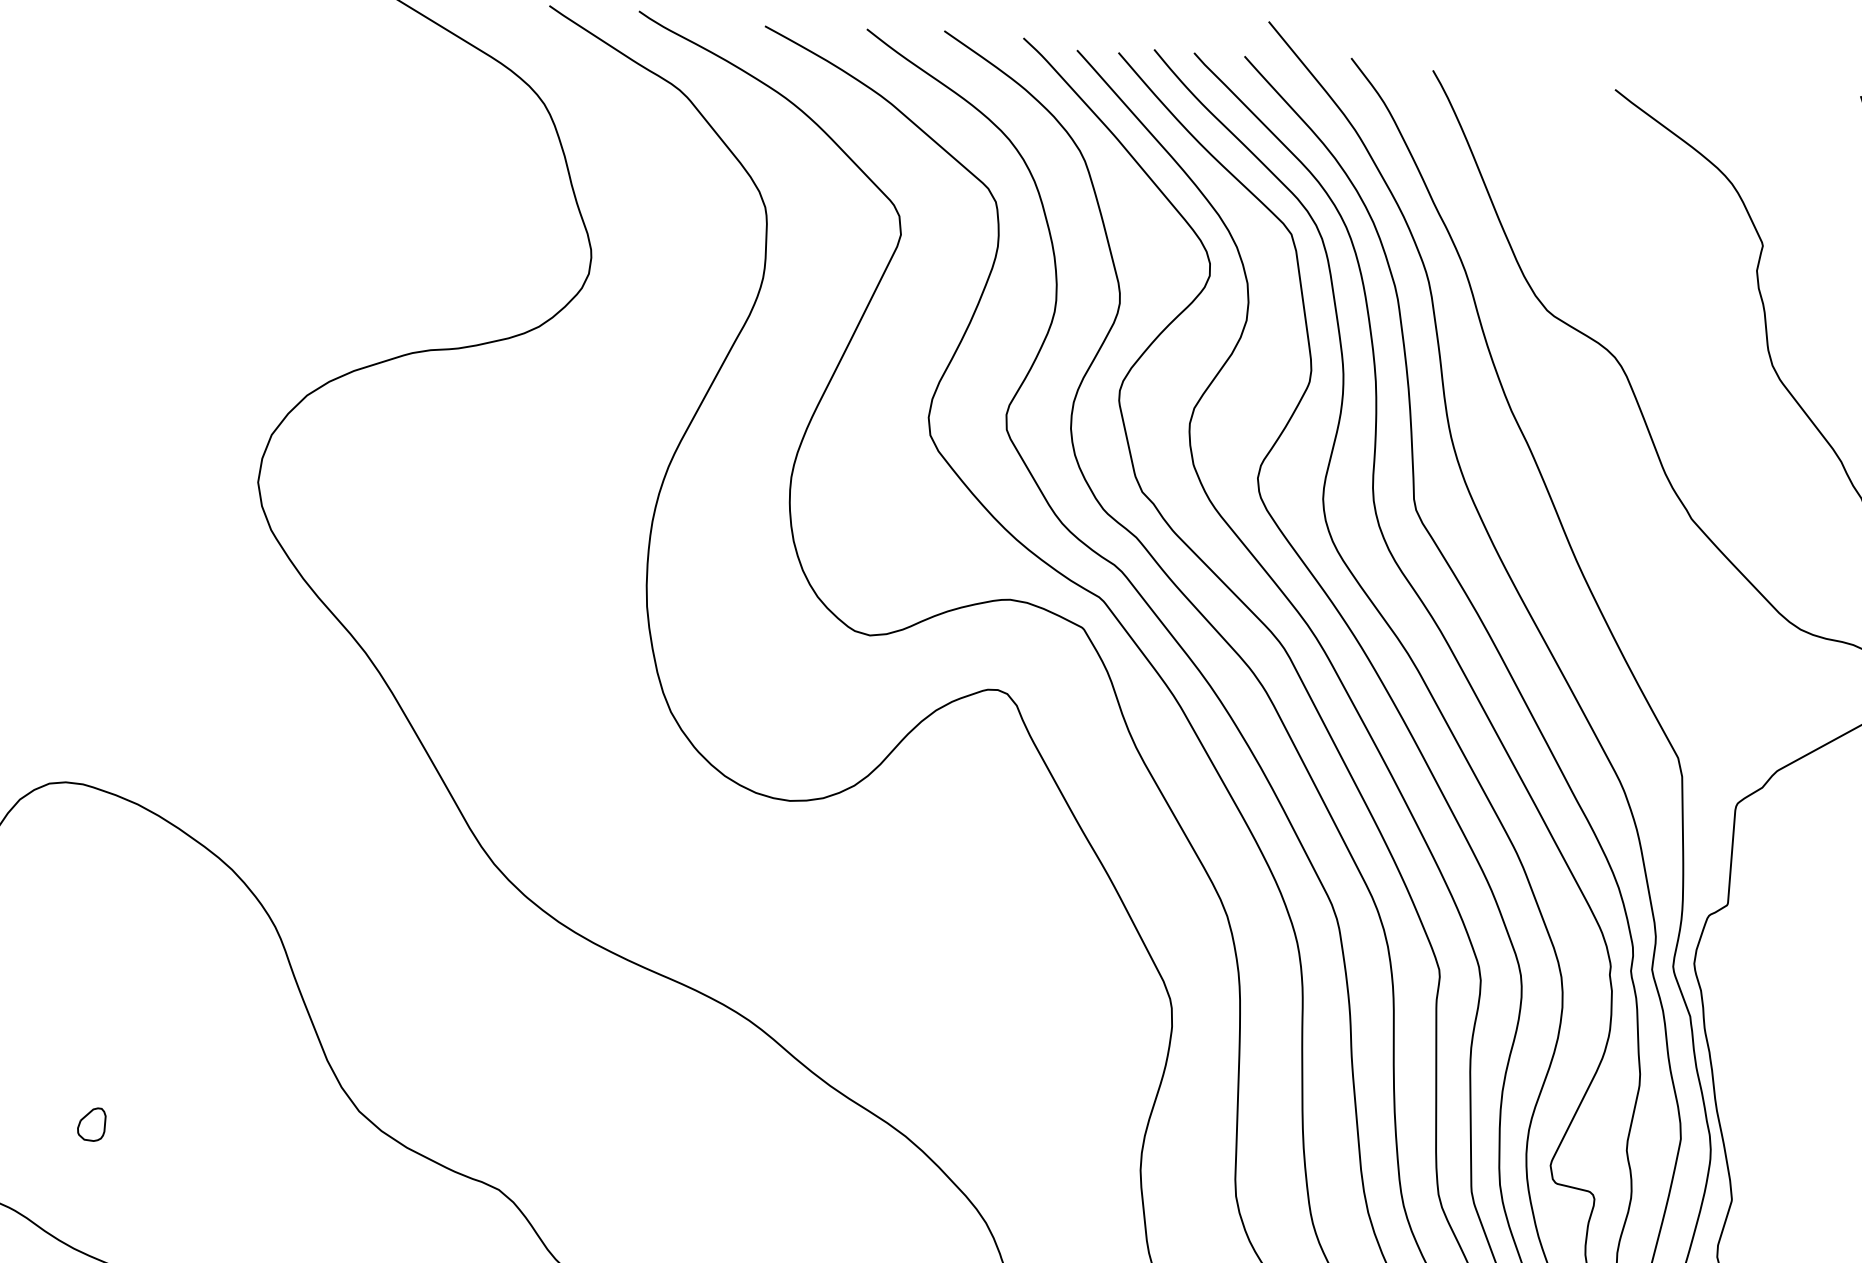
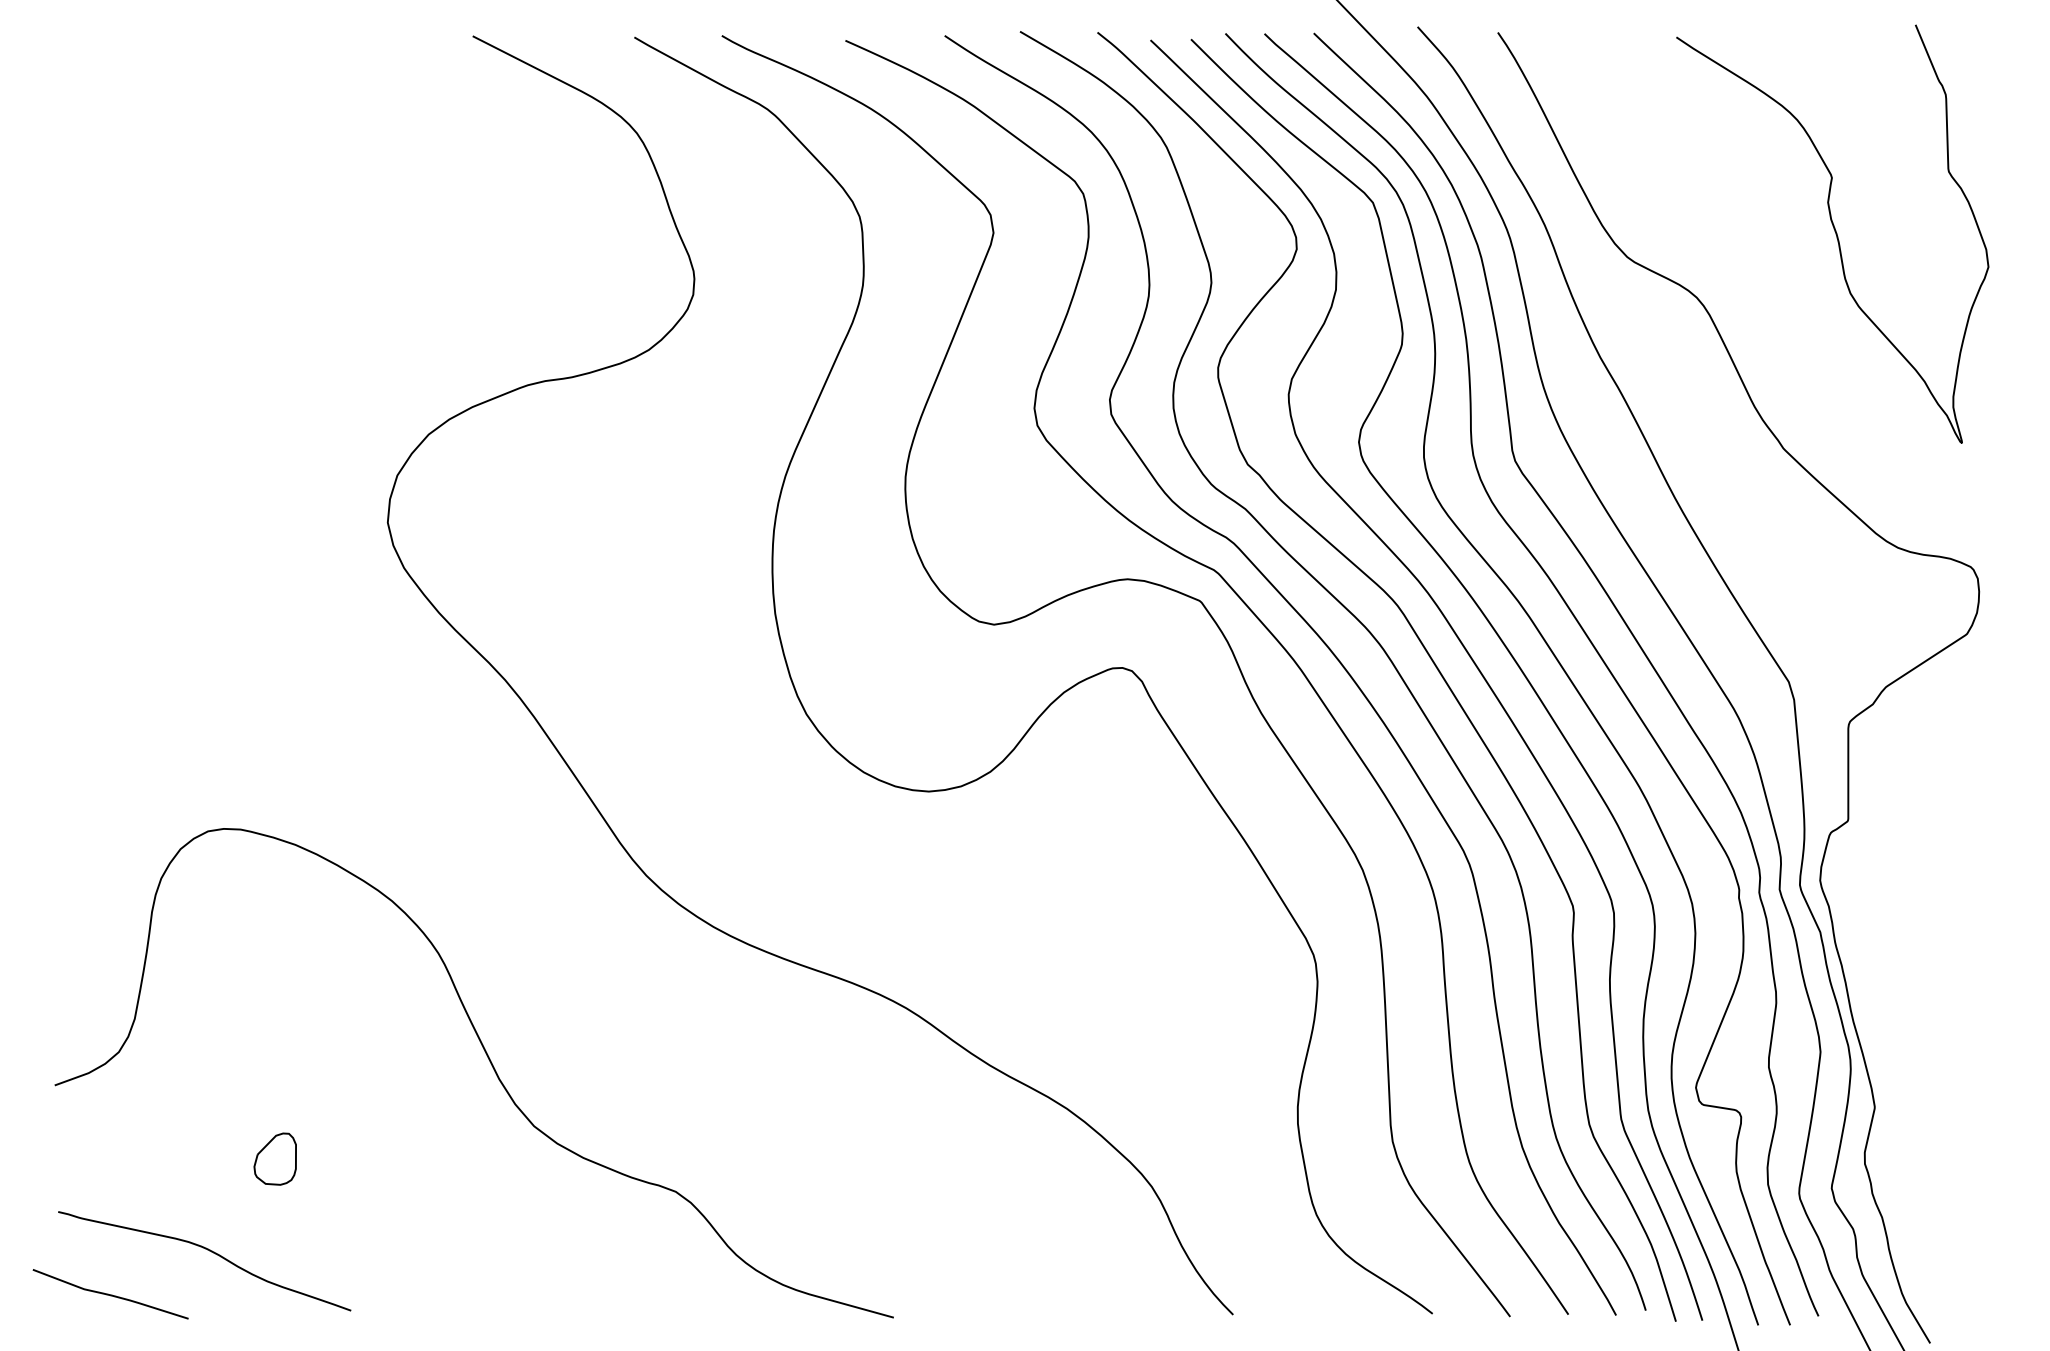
part: (91, 1124) -> (274, 1159), size x1.6

